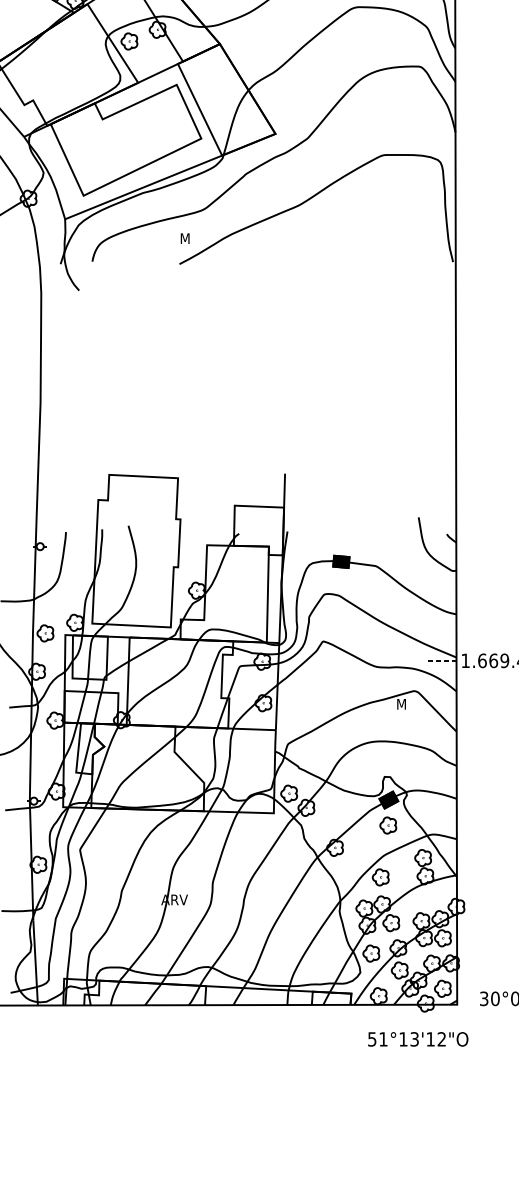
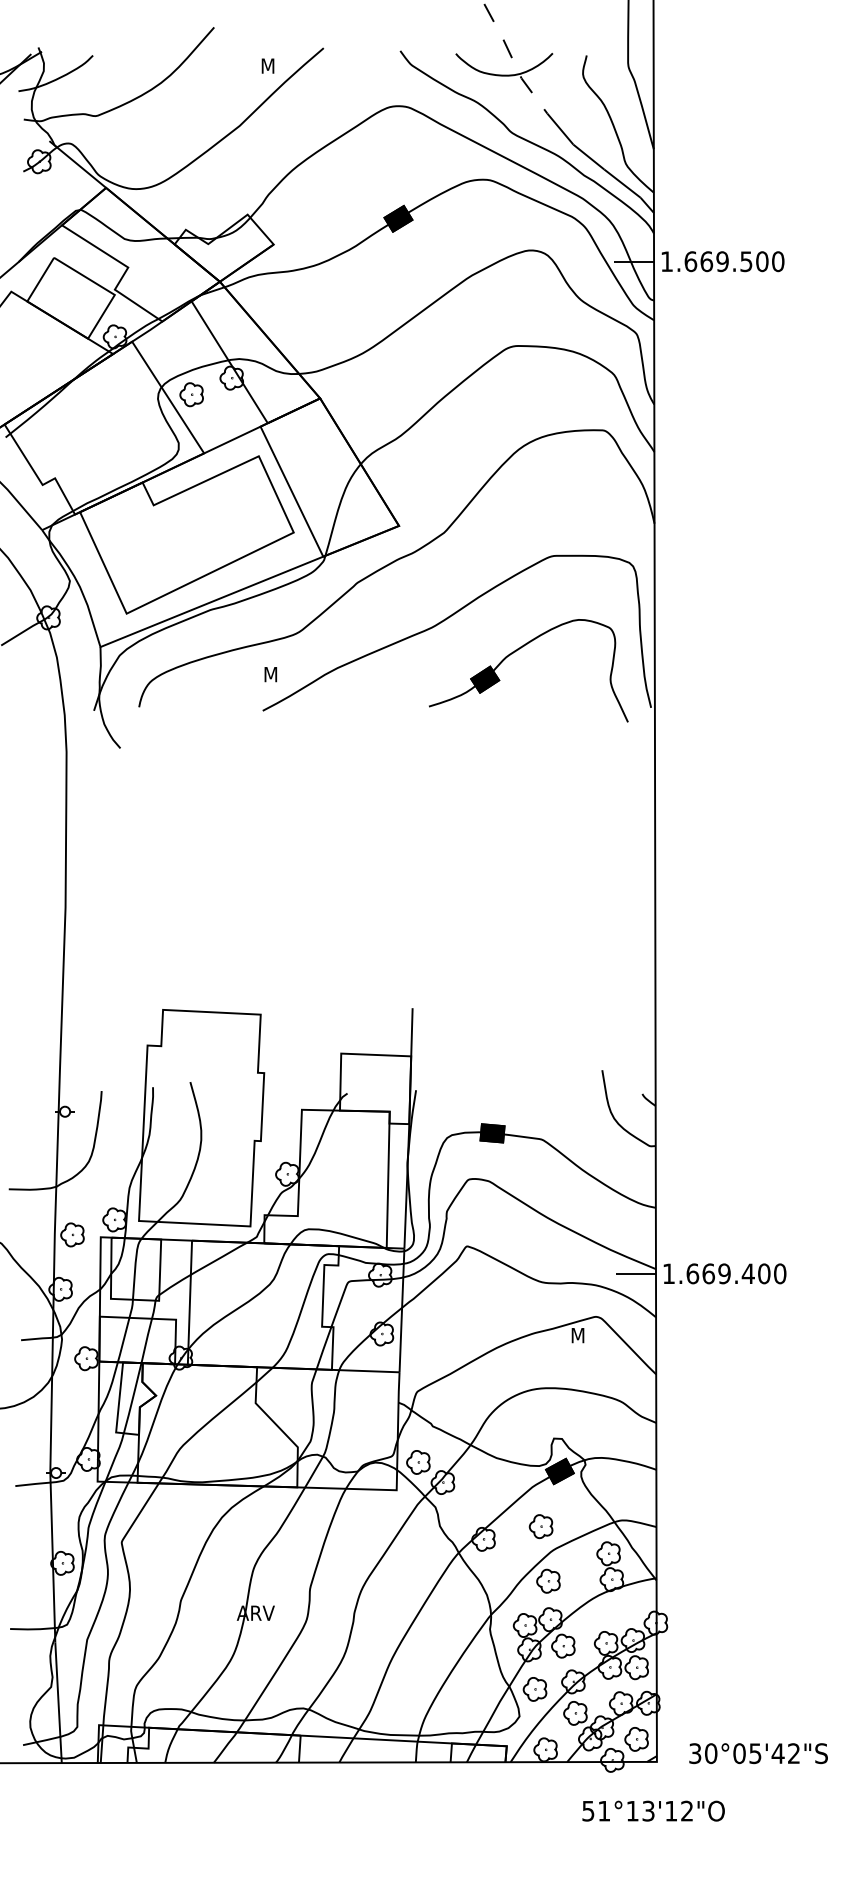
part: (357, 223) -> (515, 652), added
line: (442, 660) -> (635, 1273), dashed -> solid
part: (387, 825) -> (540, 1526), moved
text: (418, 1038) -> (653, 1810), moved

